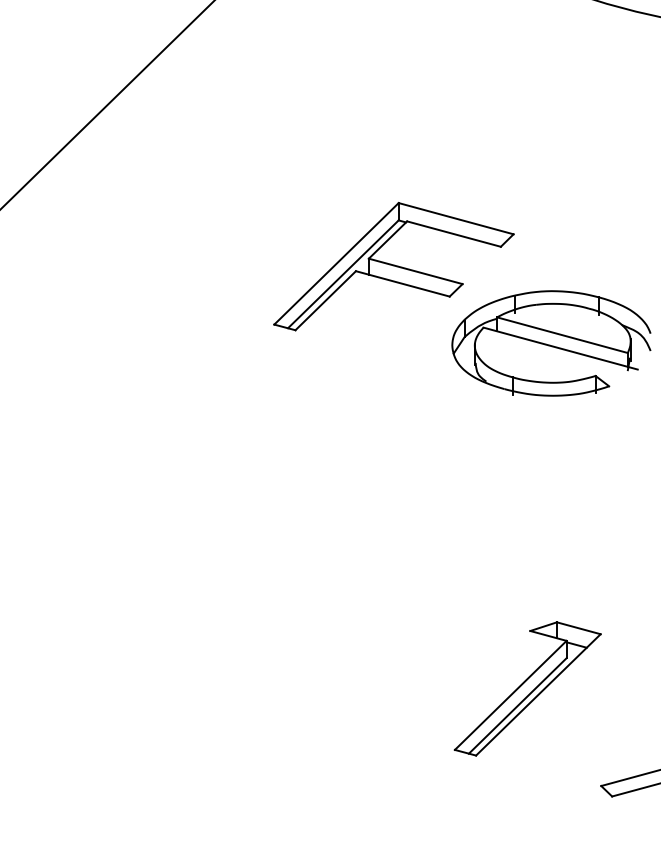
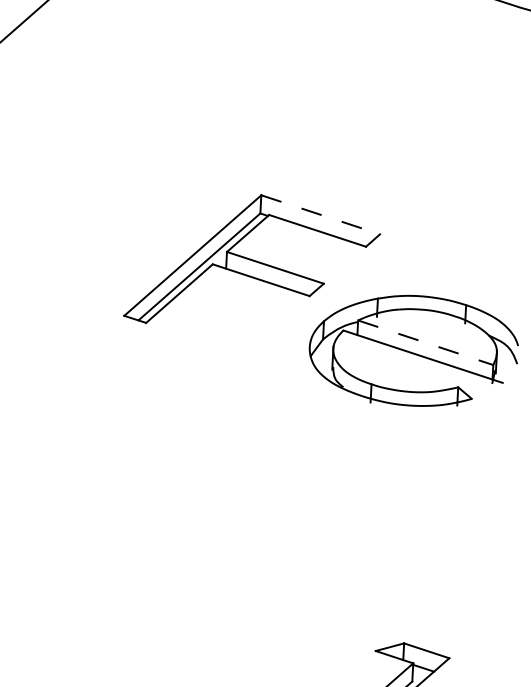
line: (456, 218) -> (321, 214), solid -> dashed
line: (562, 335) -> (425, 343), solid -> dashed

